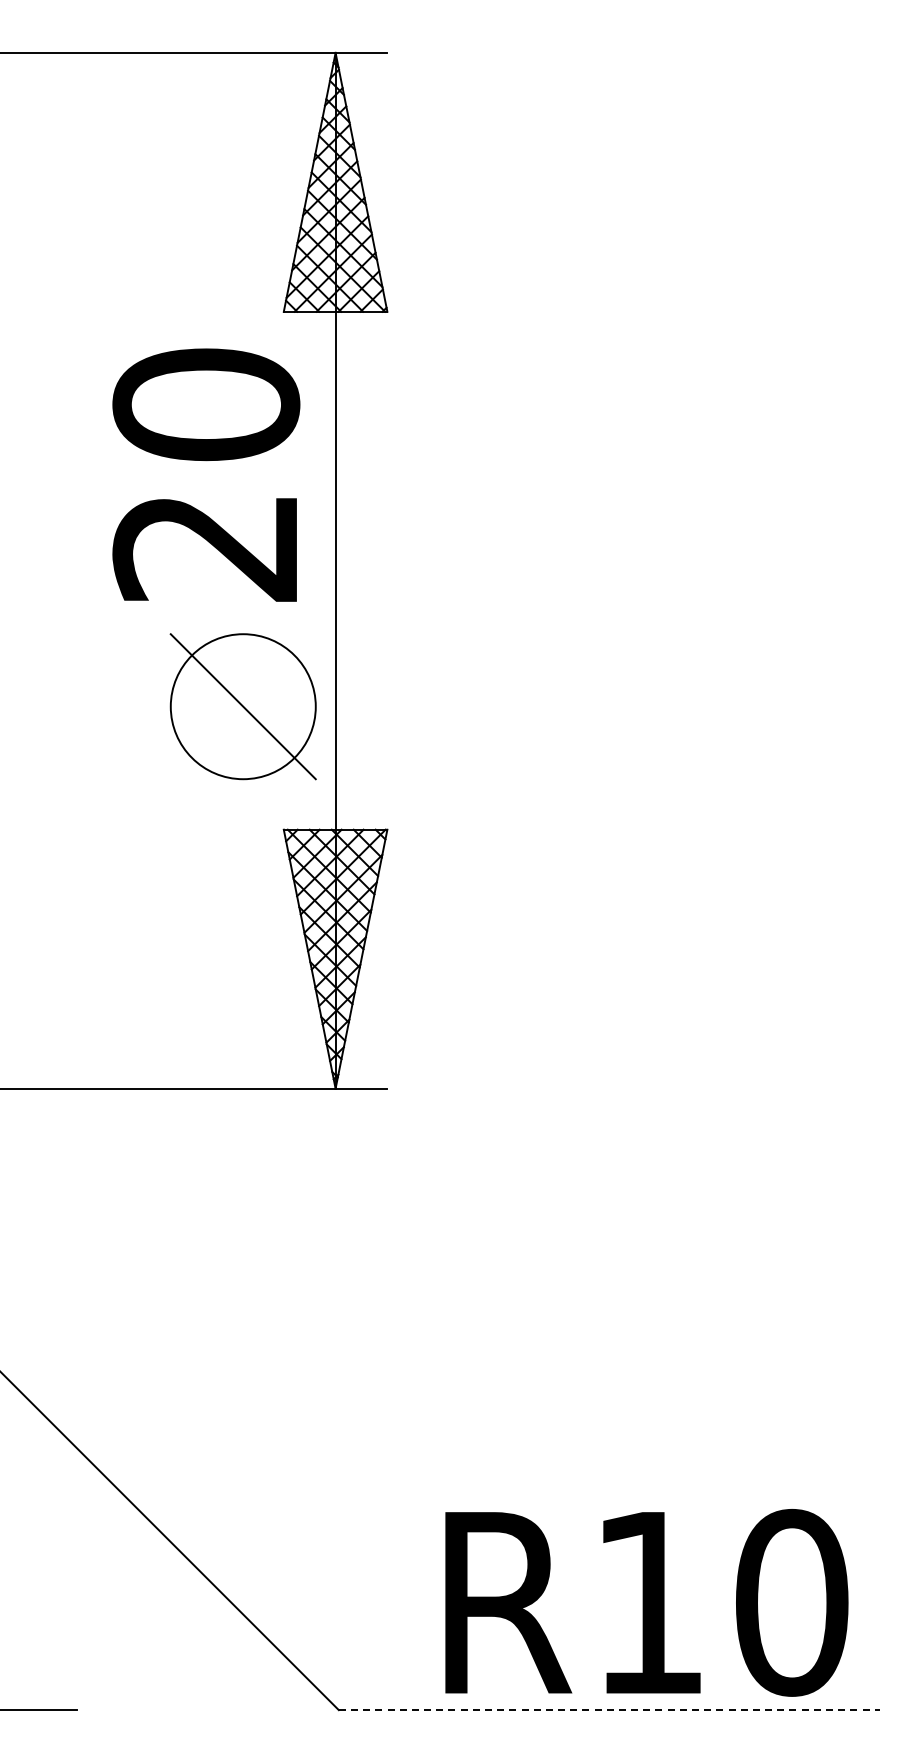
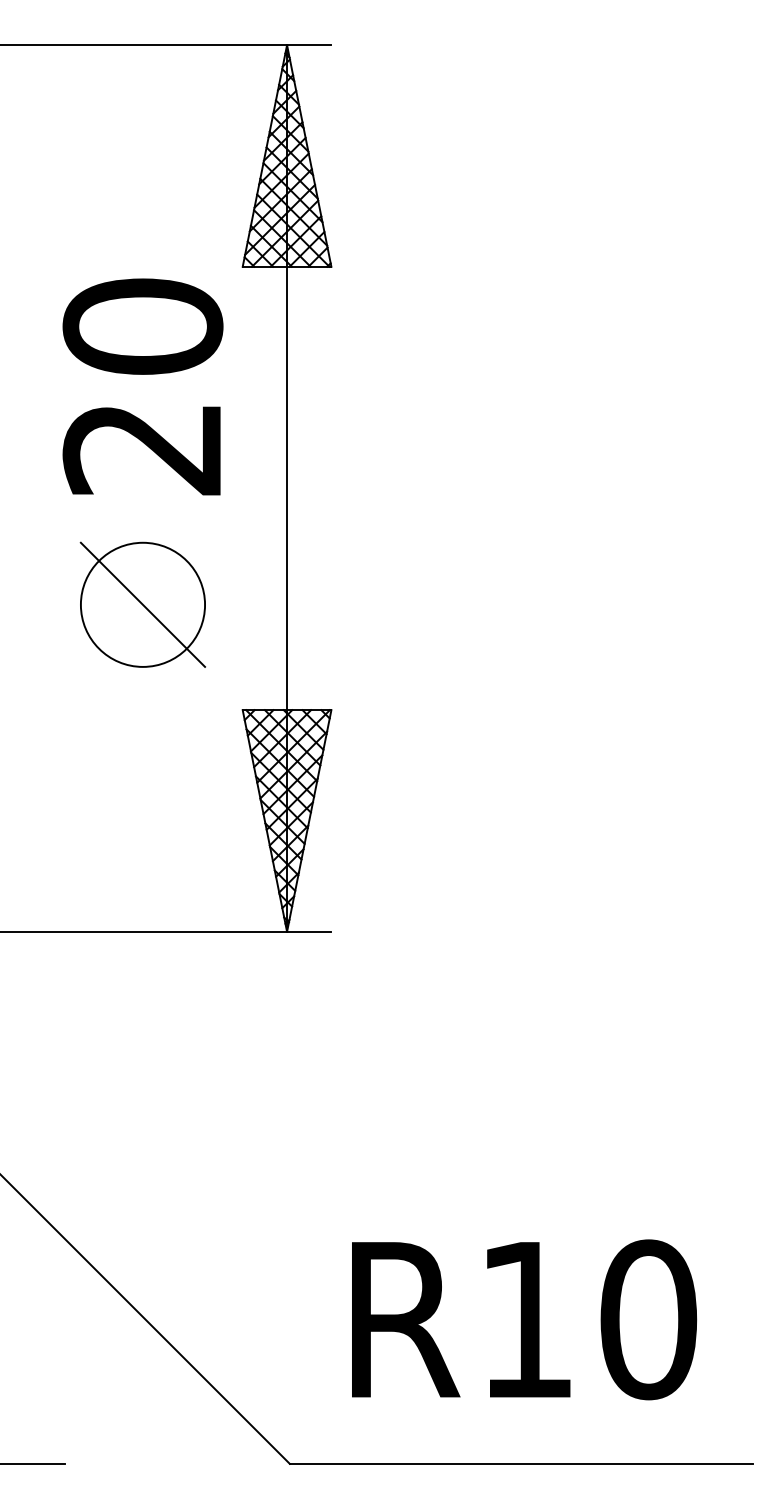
text: (206, 474) -> (143, 386), moved
part: (242, 706) -> (142, 604), moved
text: (646, 1602) -> (524, 1319), moved
line: (609, 1710) -> (521, 1464), dashed -> solid

